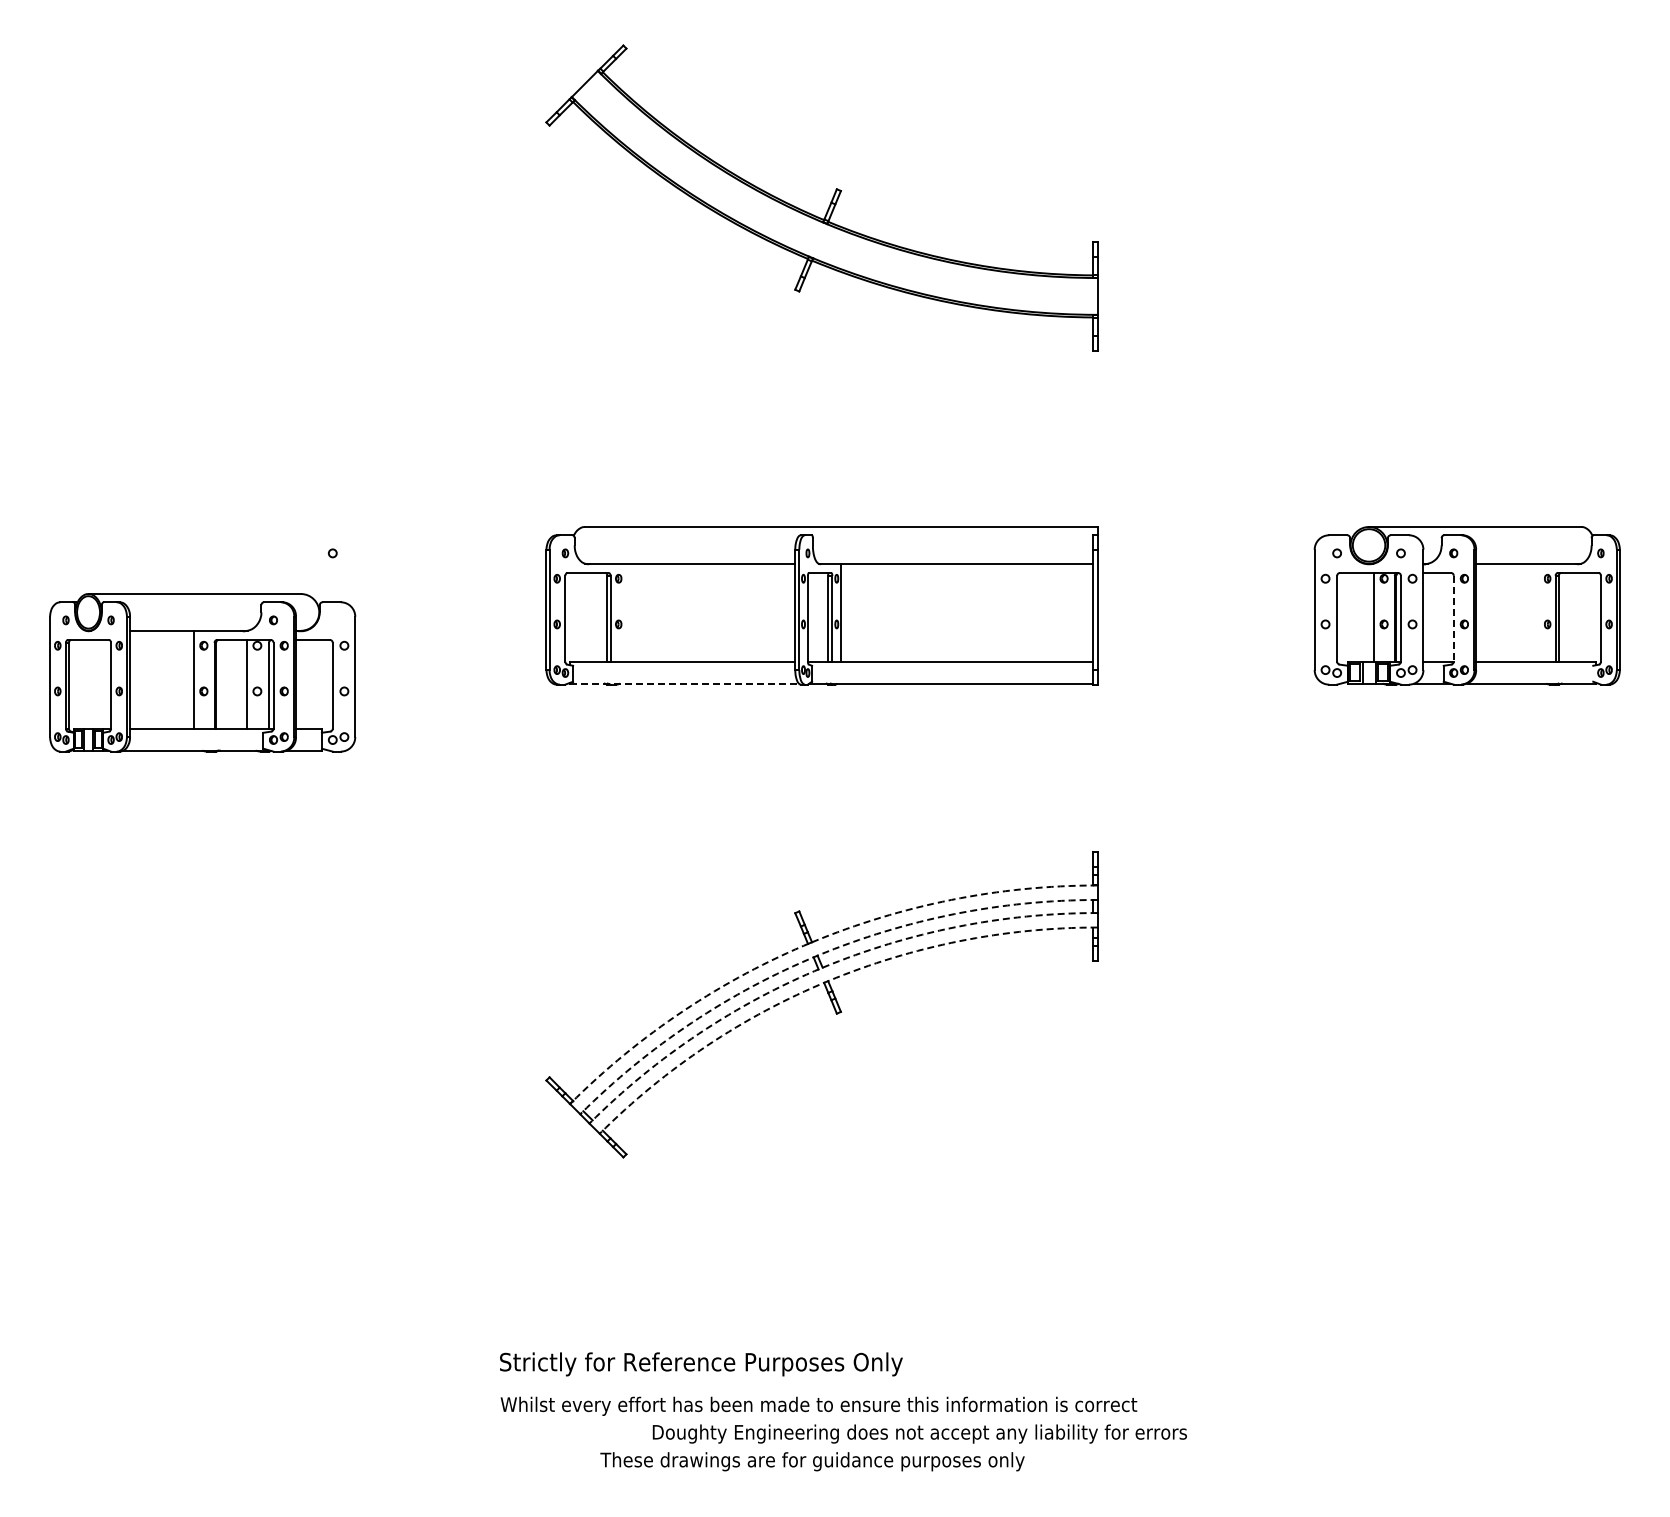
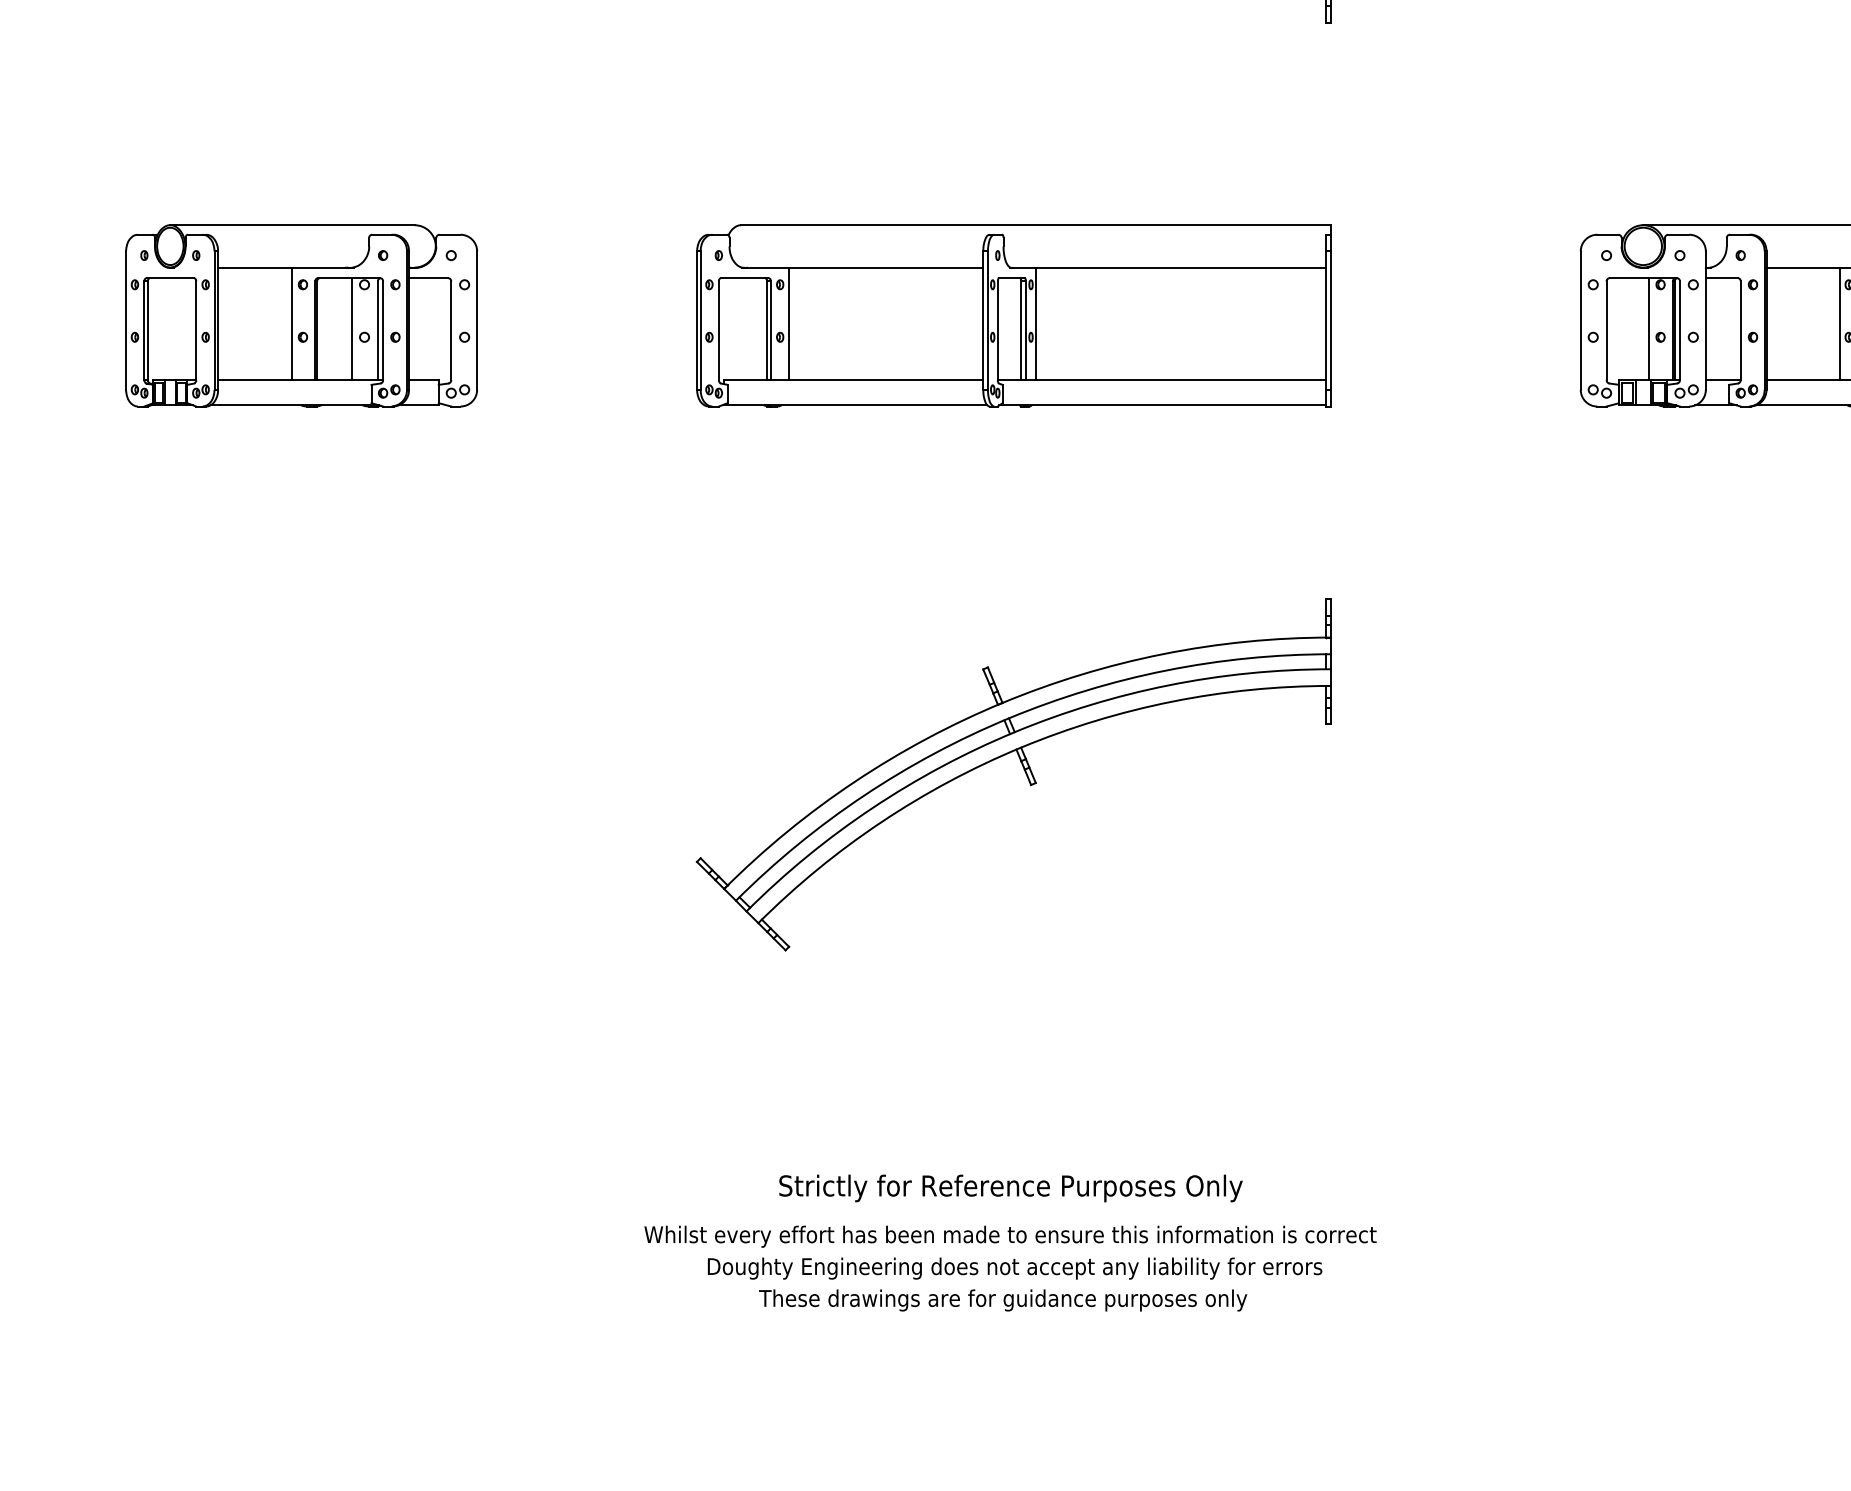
line: (626, 612) -> (789, 323), added
line: (1539, 612) -> (1839, 323), added
line: (1453, 618) -> (1740, 330), dashed -> solid
part: (202, 672) -> (301, 315), moved
line: (684, 683) -> (855, 405), dashed -> solid
arc: (812, 942) -> (1003, 703), dashed -> solid
arc: (817, 955) -> (1008, 718), dashed -> solid
arc: (822, 967) -> (1014, 731), dashed -> solid
arc: (828, 981) -> (1021, 748), dashed -> solid
text: (701, 1364) -> (1011, 1188), moved
text: (919, 1433) -> (1014, 1267), moved

